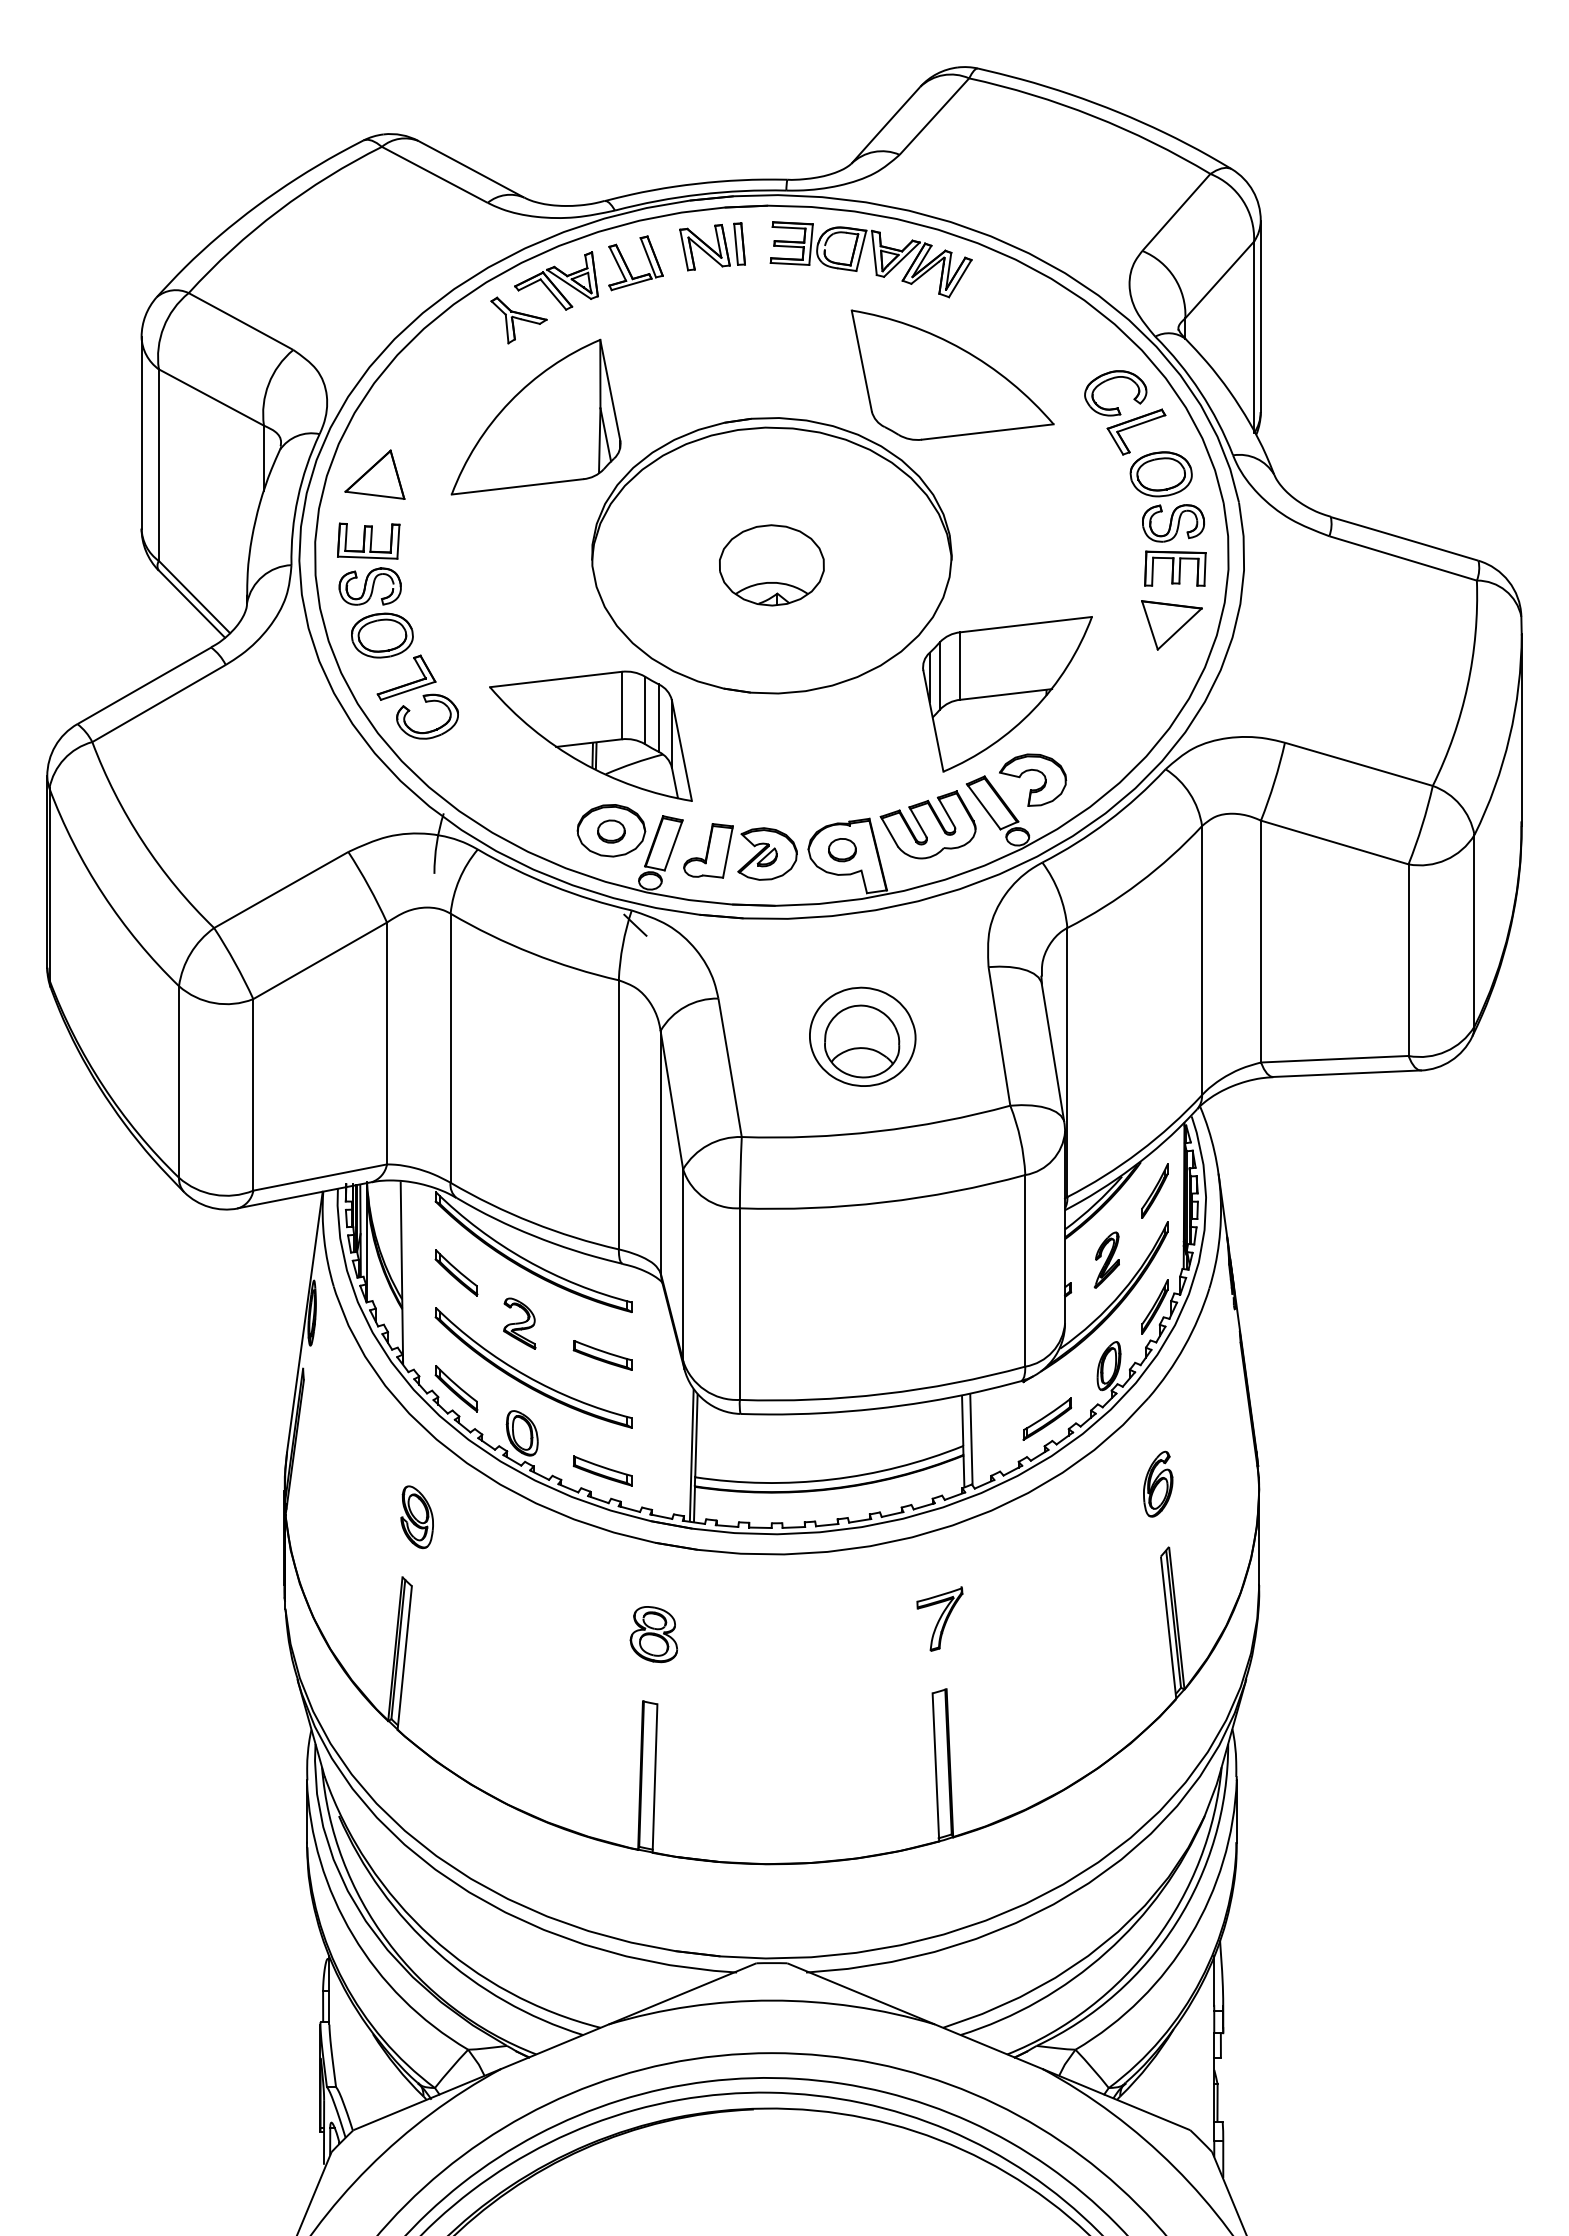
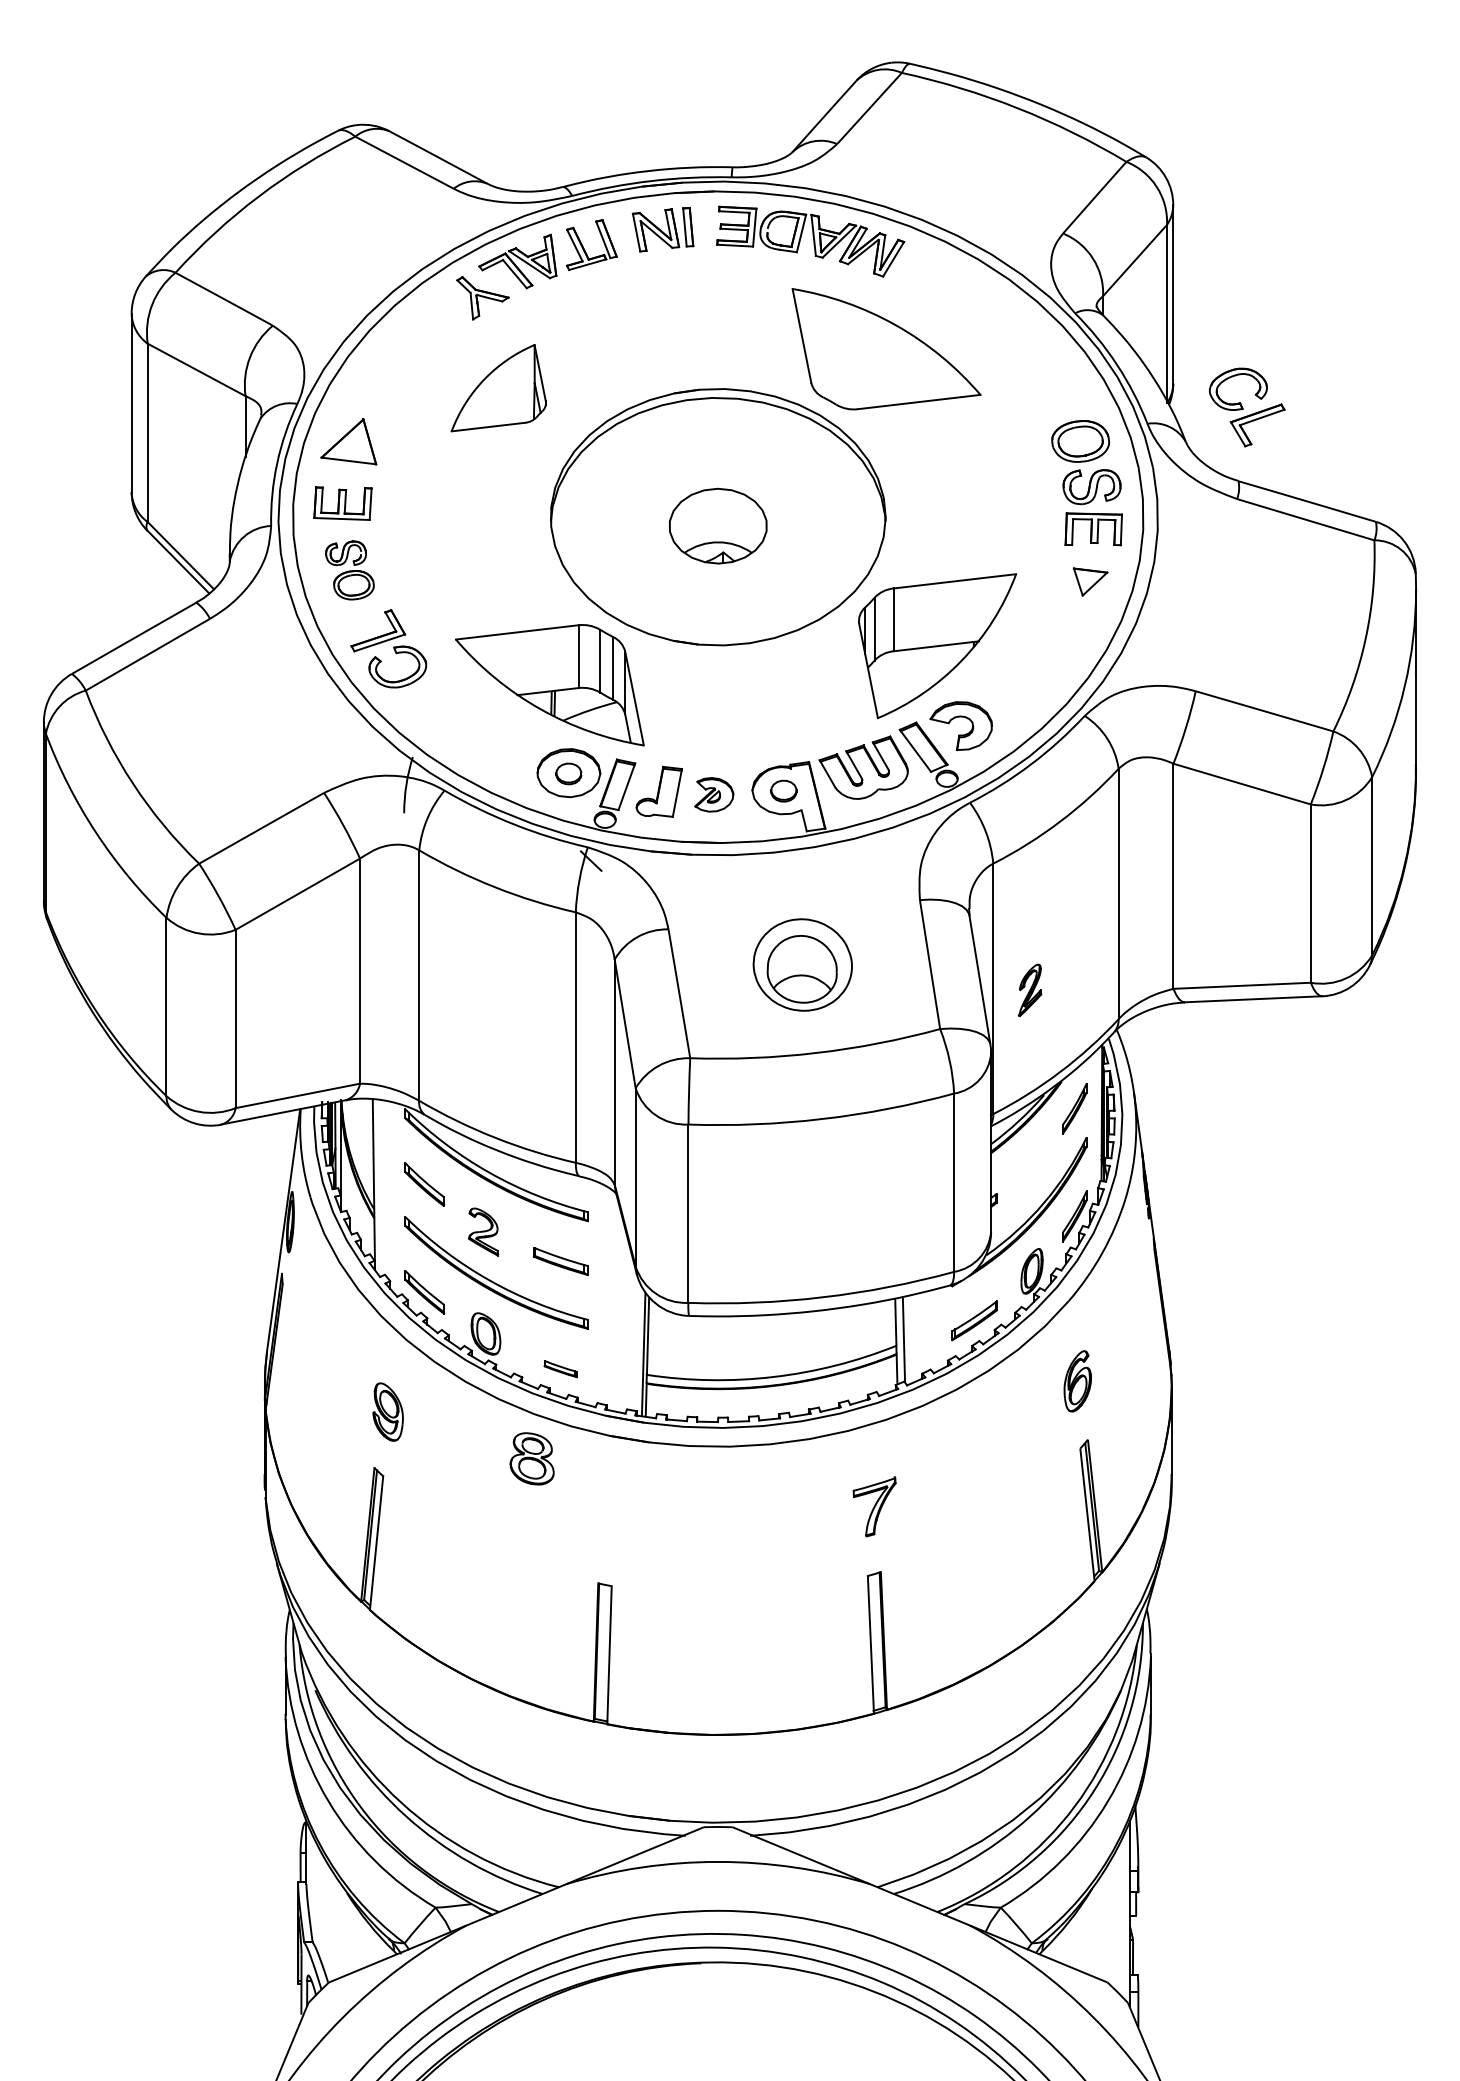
part: (1125, 412) -> (1247, 407), moved
part: (535, 416) -> (498, 387), size x0.6
part: (375, 612) -> (349, 570), size x0.7
part: (1171, 625) -> (1090, 582), size x0.6
part: (767, 853) -> (714, 794), size x0.7
part: (1106, 1259) -> (1029, 989), moved
part: (602, 1470) -> (560, 1368), size x0.6
part: (653, 1634) -> (531, 1458), moved

